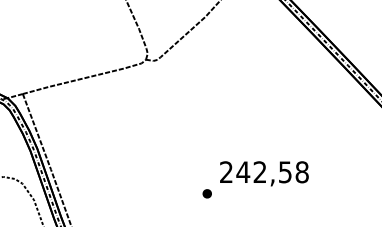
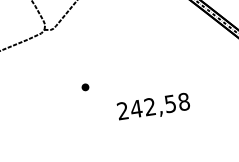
part: (206, 193) -> (84, 87), moved

